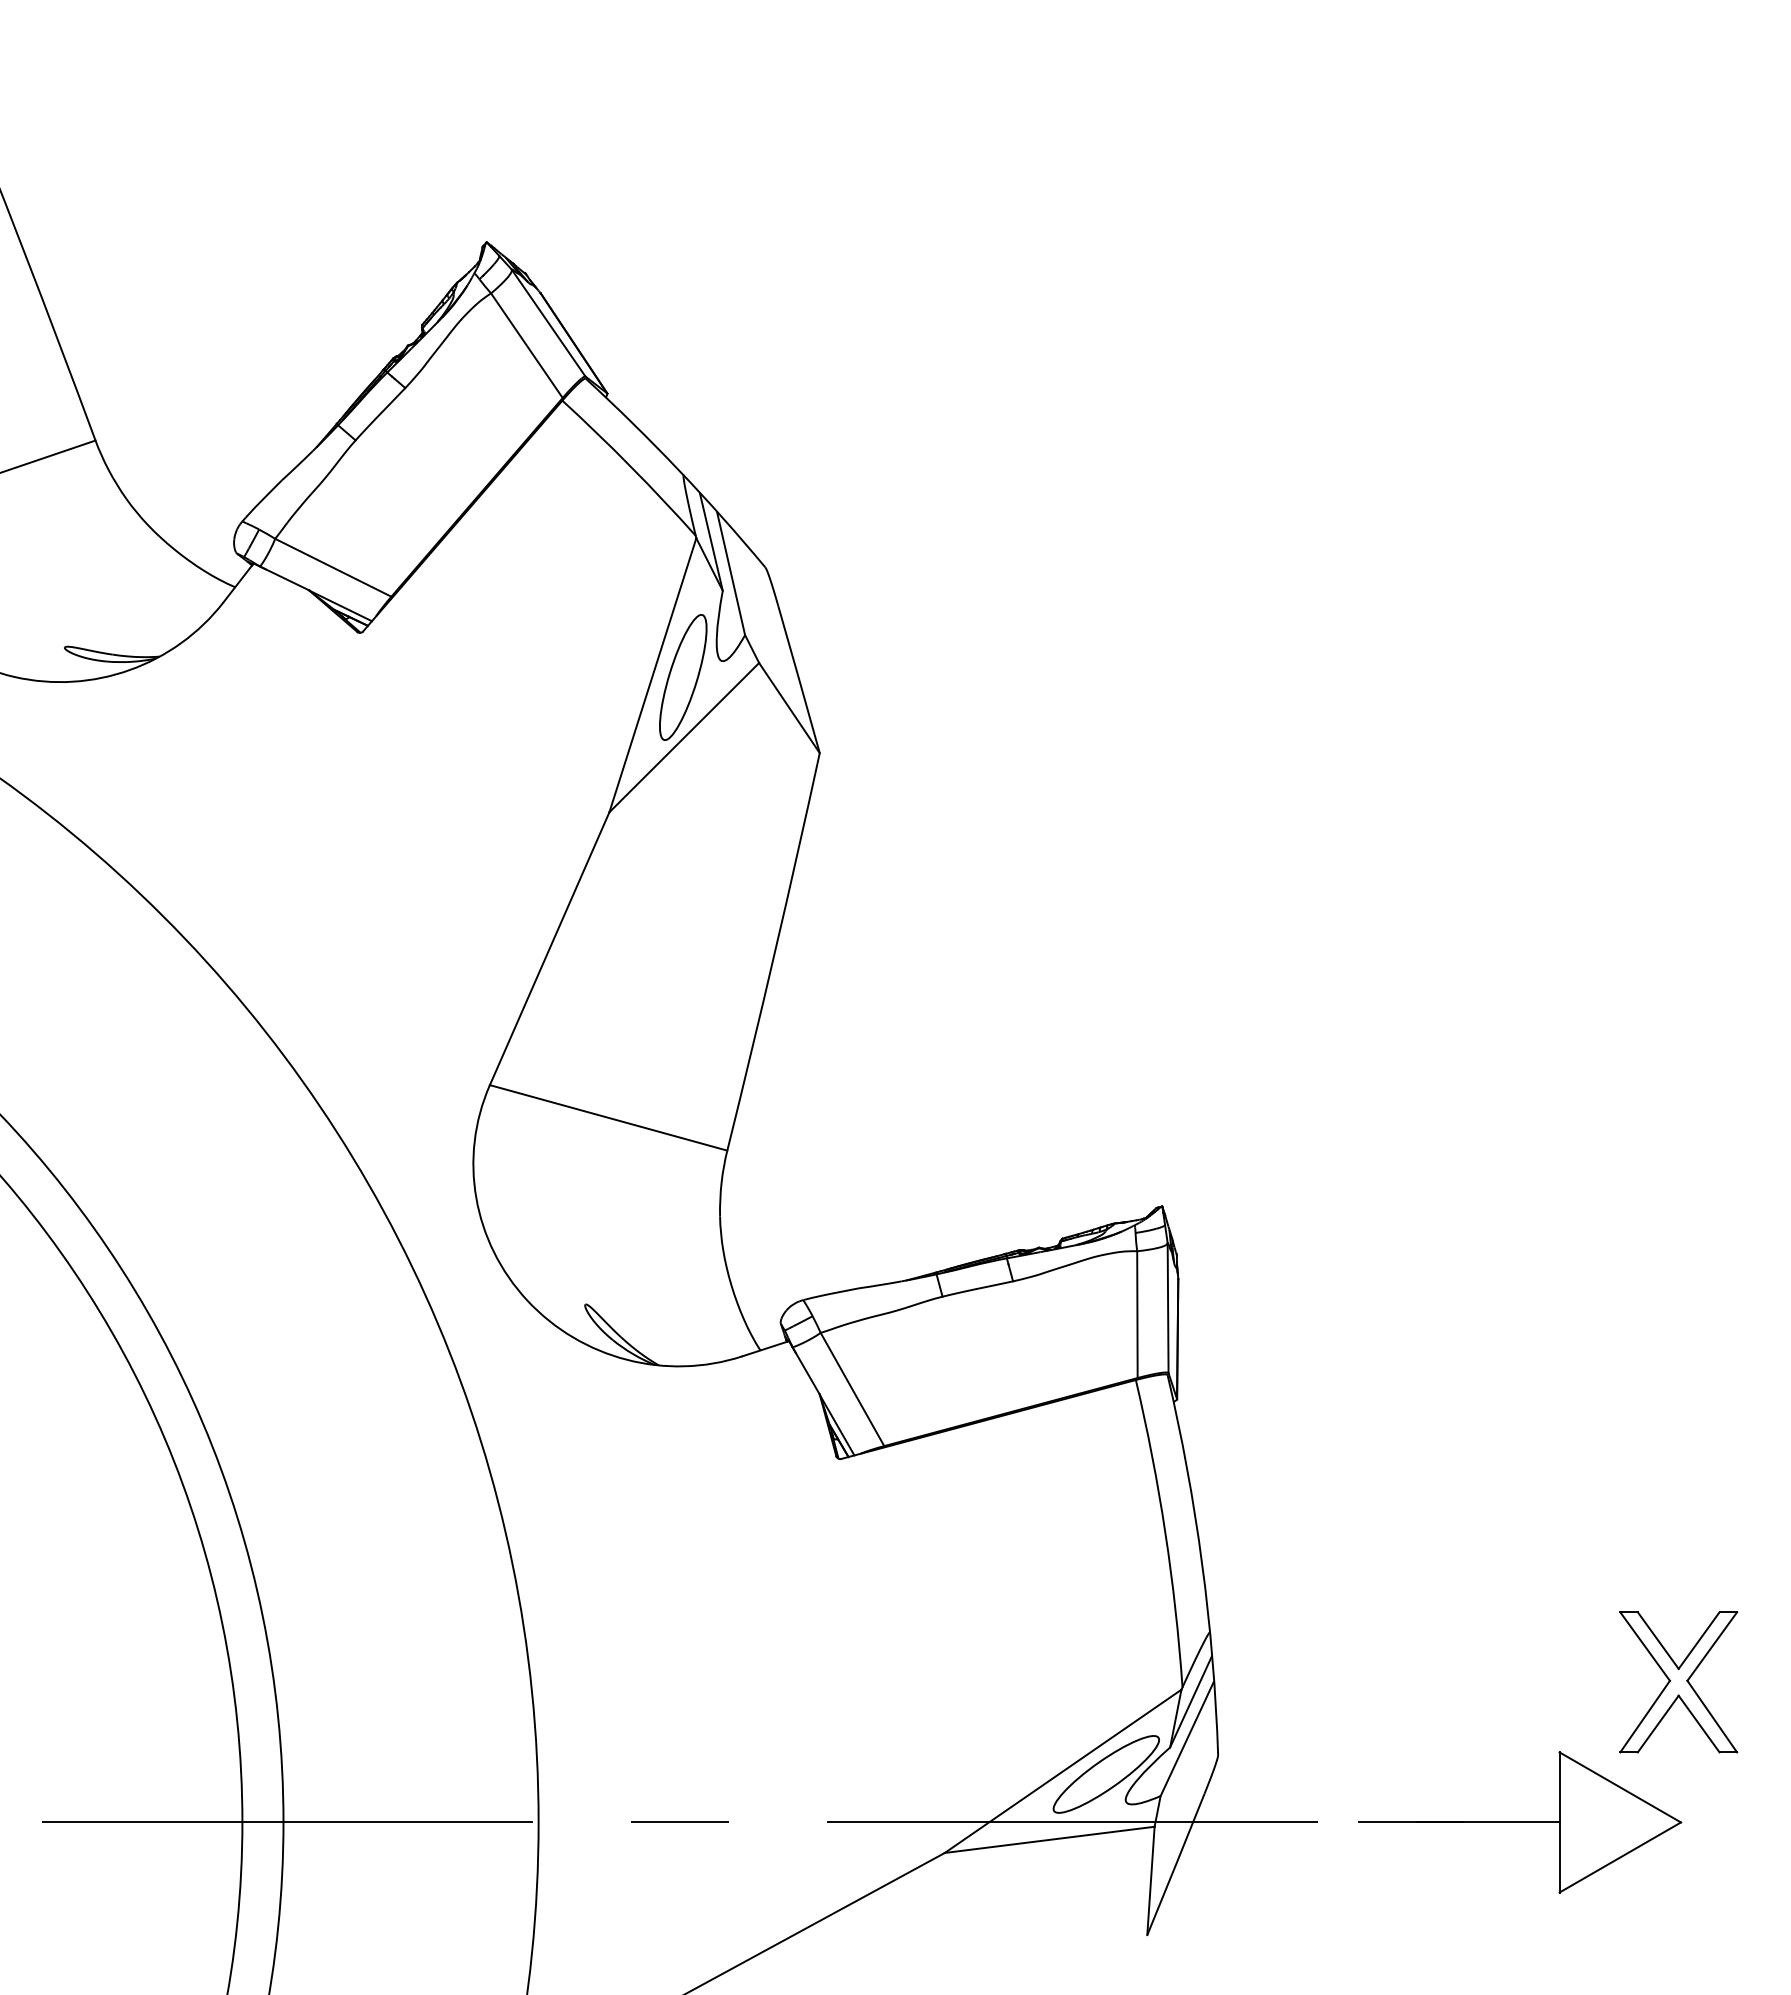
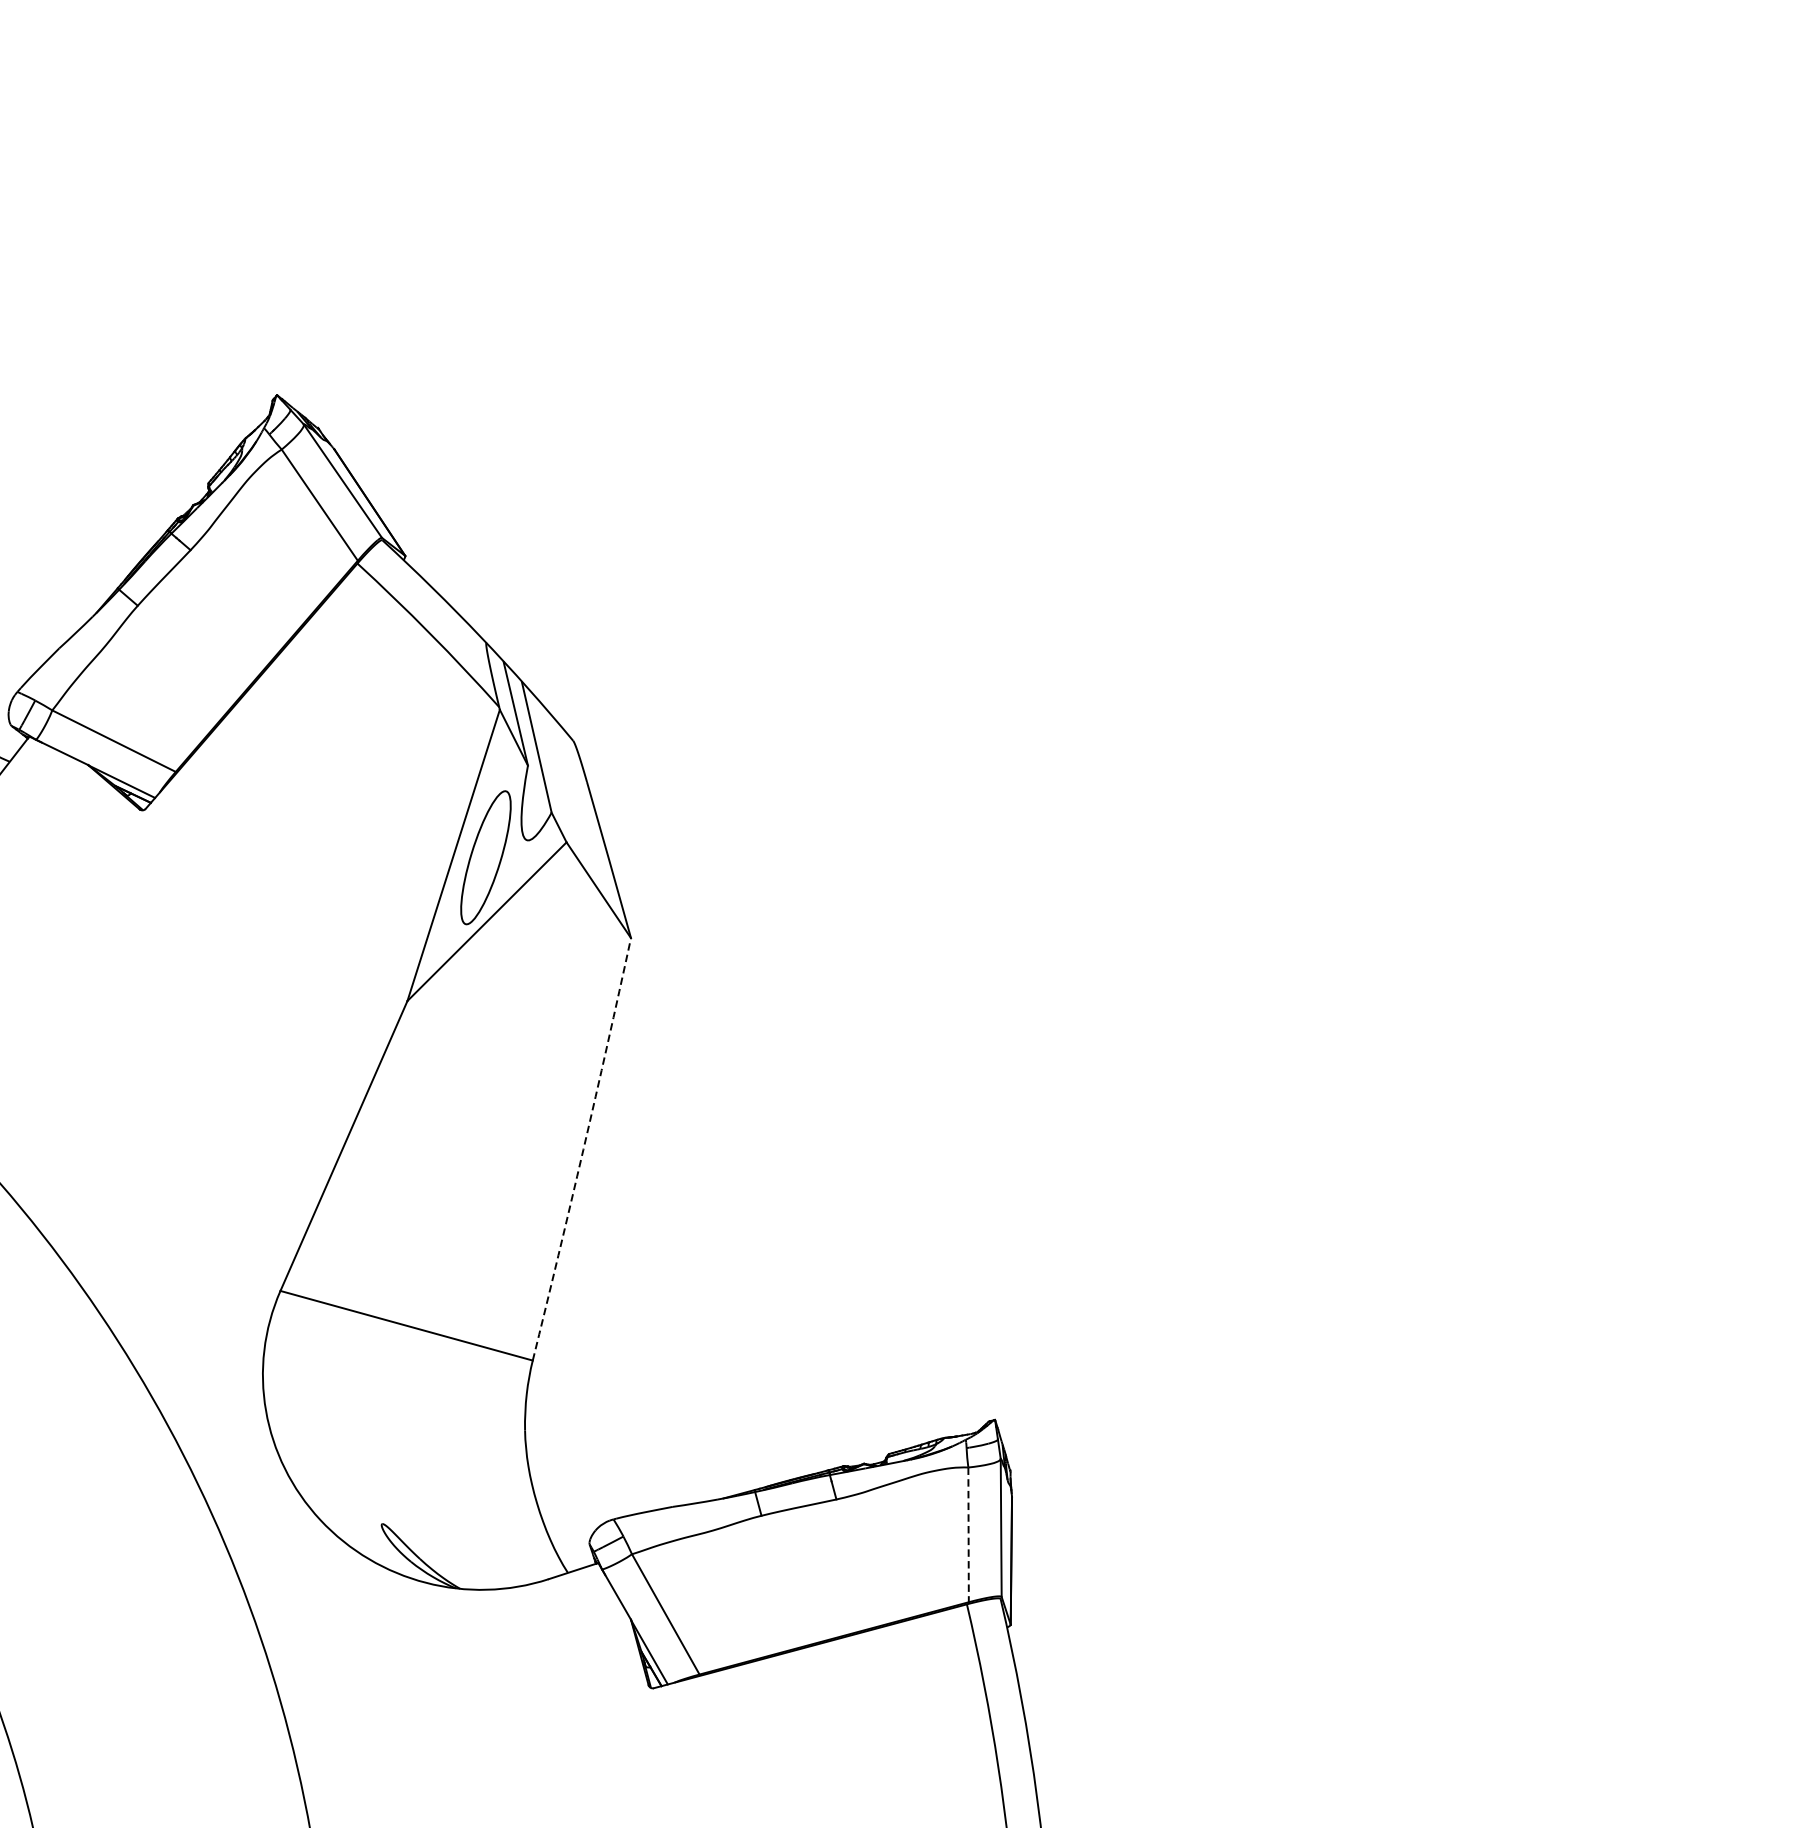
arc: (774, 952) -> (582, 1150), solid -> dashed
line: (1137, 1315) -> (968, 1535), solid -> dashed

